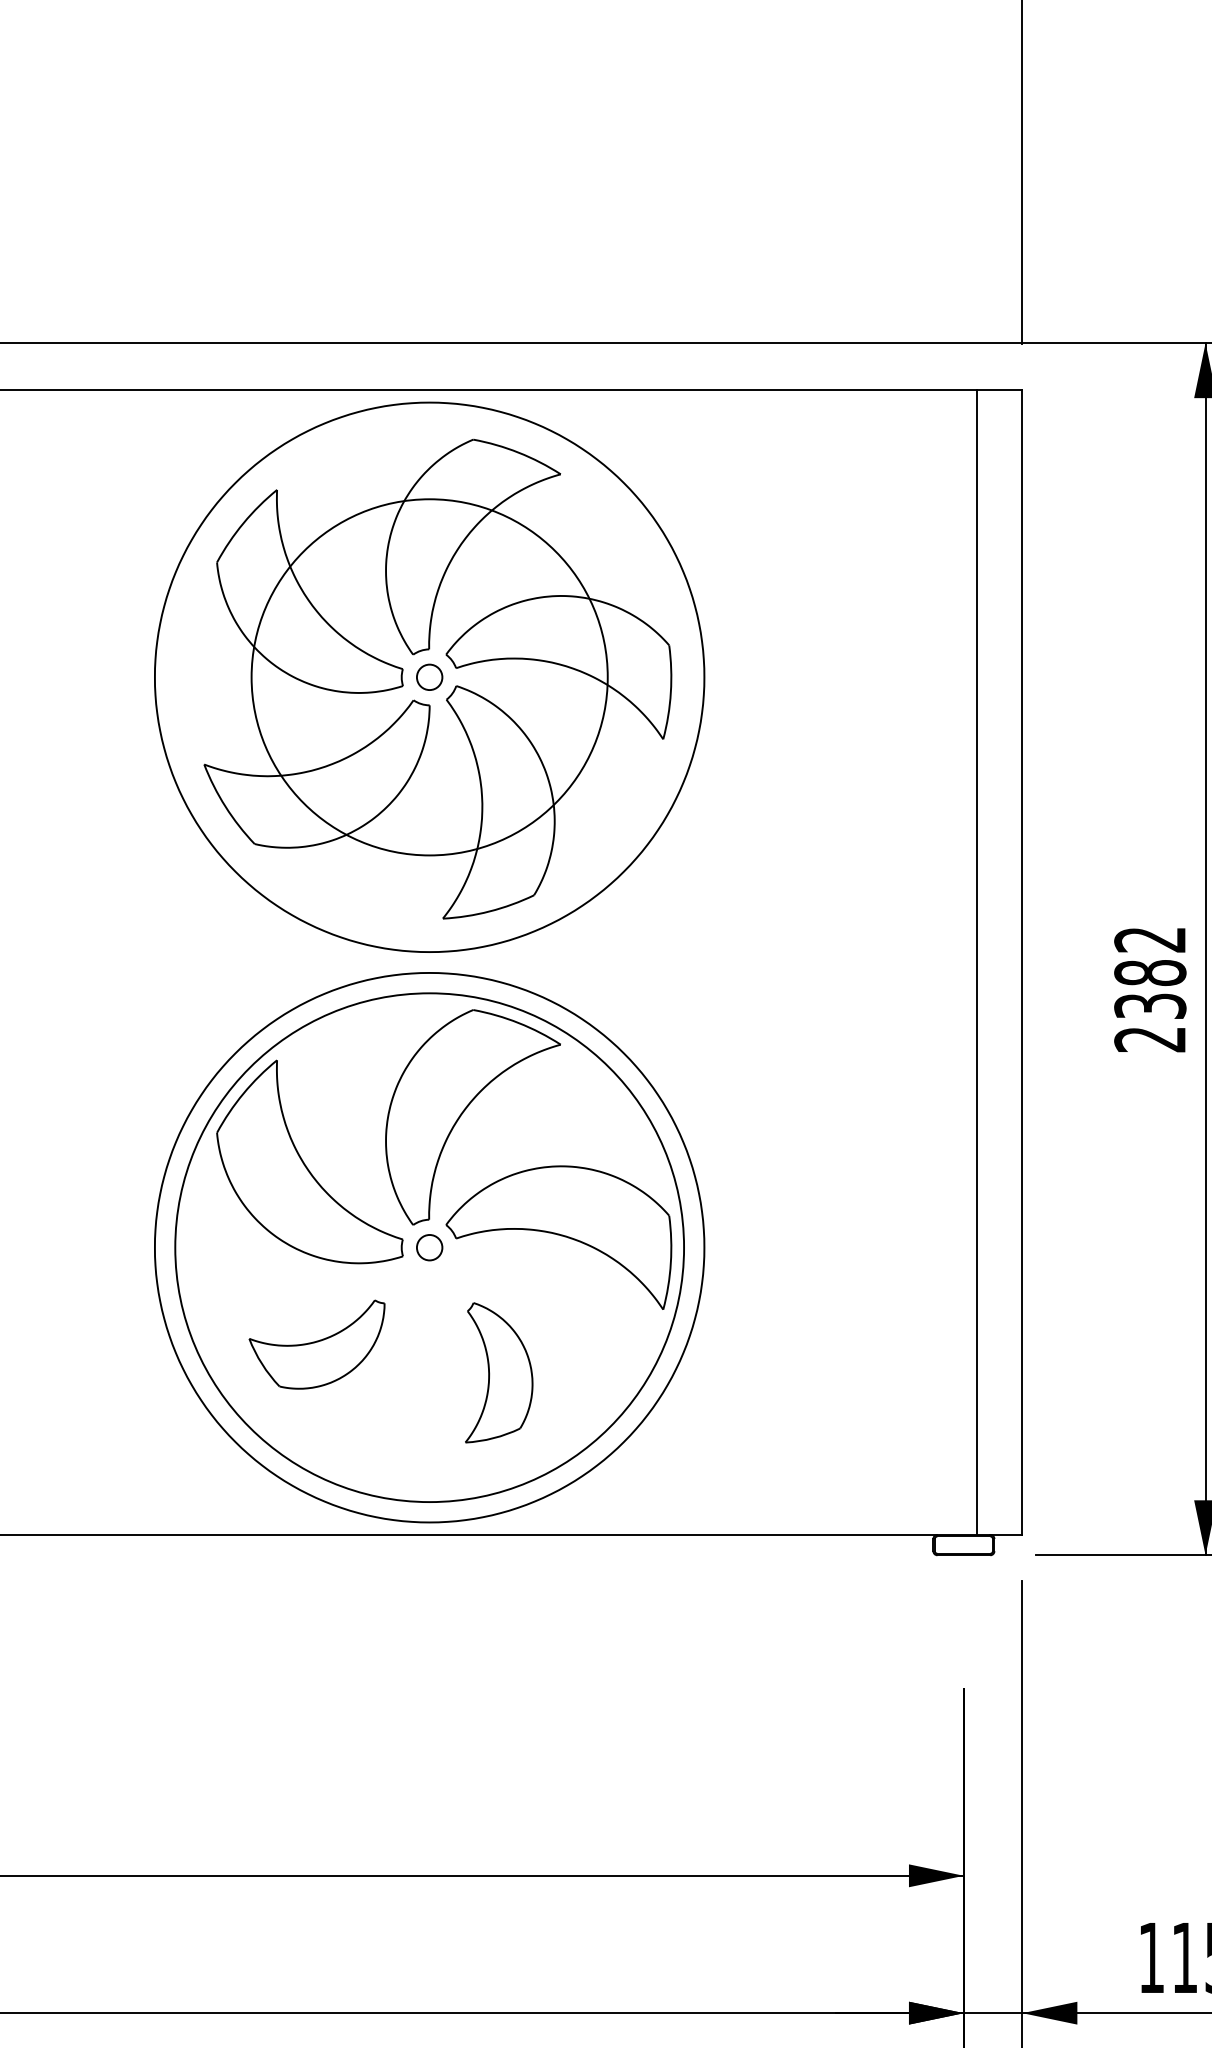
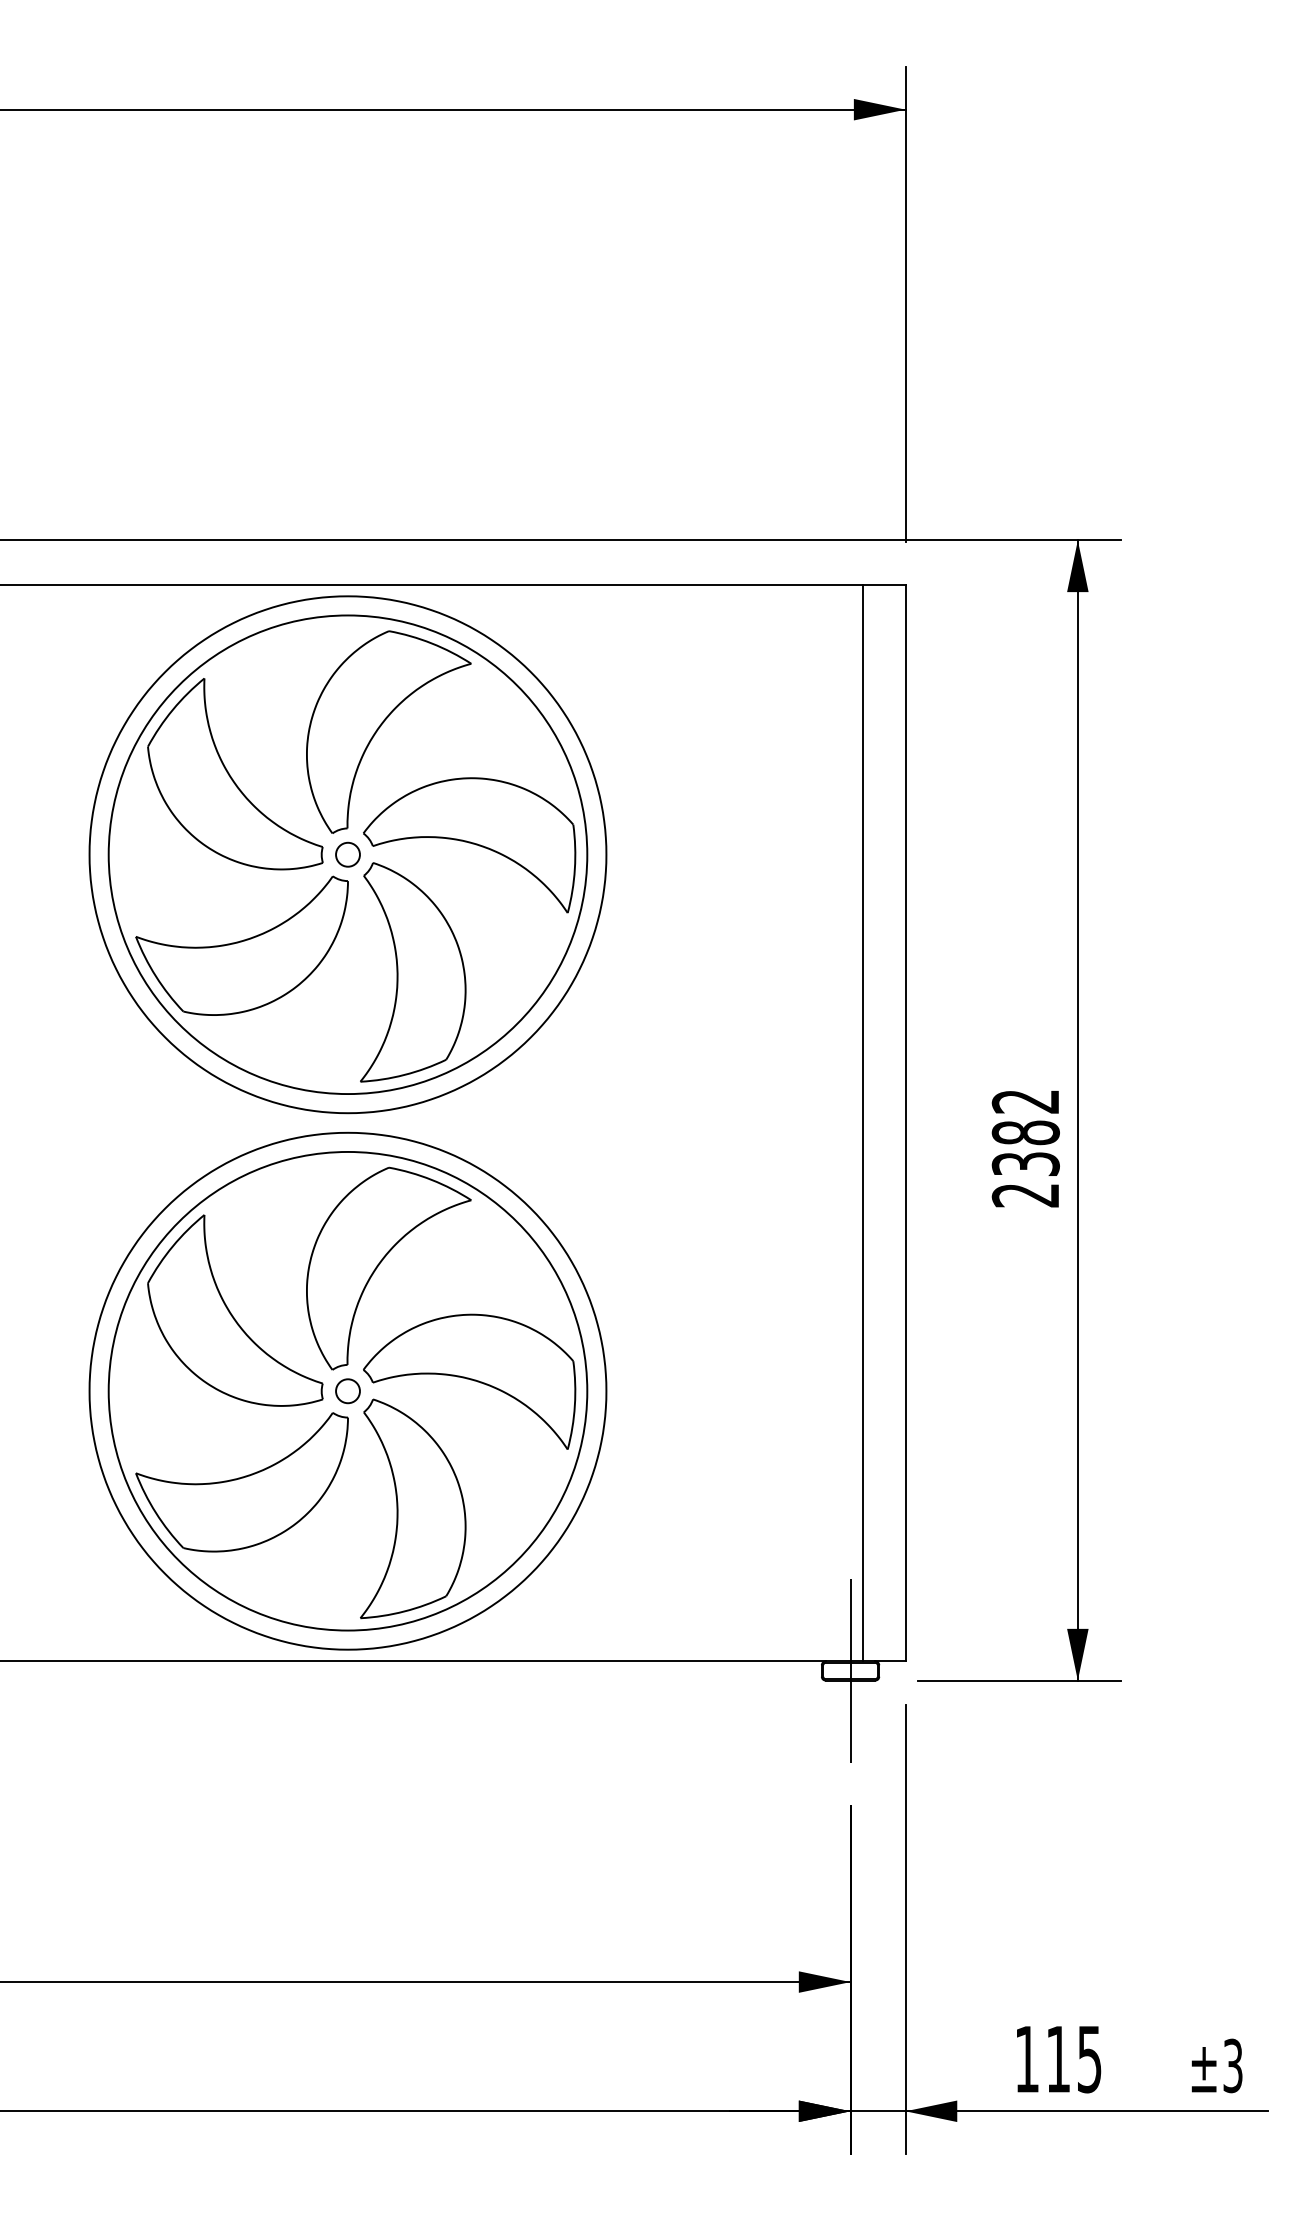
circle: (429, 677) -> (347, 854), size x1.43
part: (316, 1344) -> (241, 1482), size x1.67
part: (499, 1372) -> (413, 1508), size x1.67
line: (963, 1544) -> (850, 1670), added

